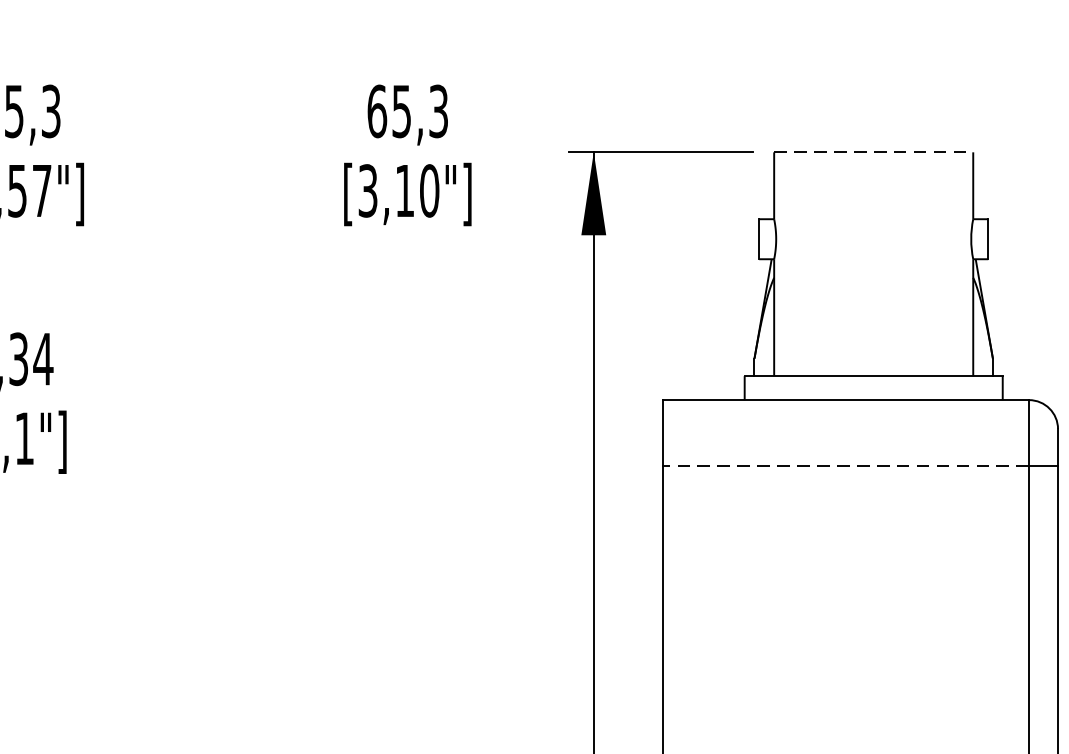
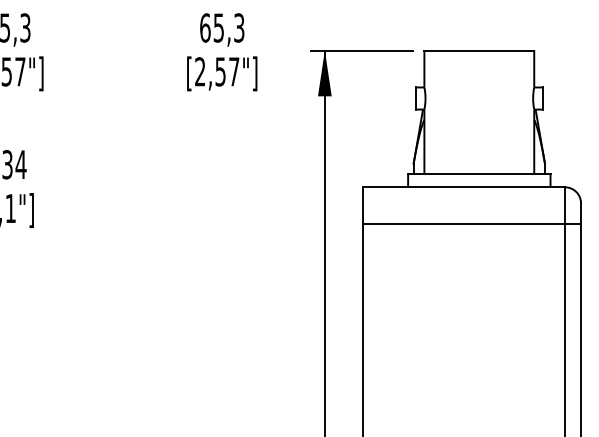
line: (874, 152) -> (479, 50), dashed -> solid
text: (399, 190) -> (217, 71), [3,10"] -> [2,57"]
line: (846, 465) -> (464, 223), dashed -> solid

